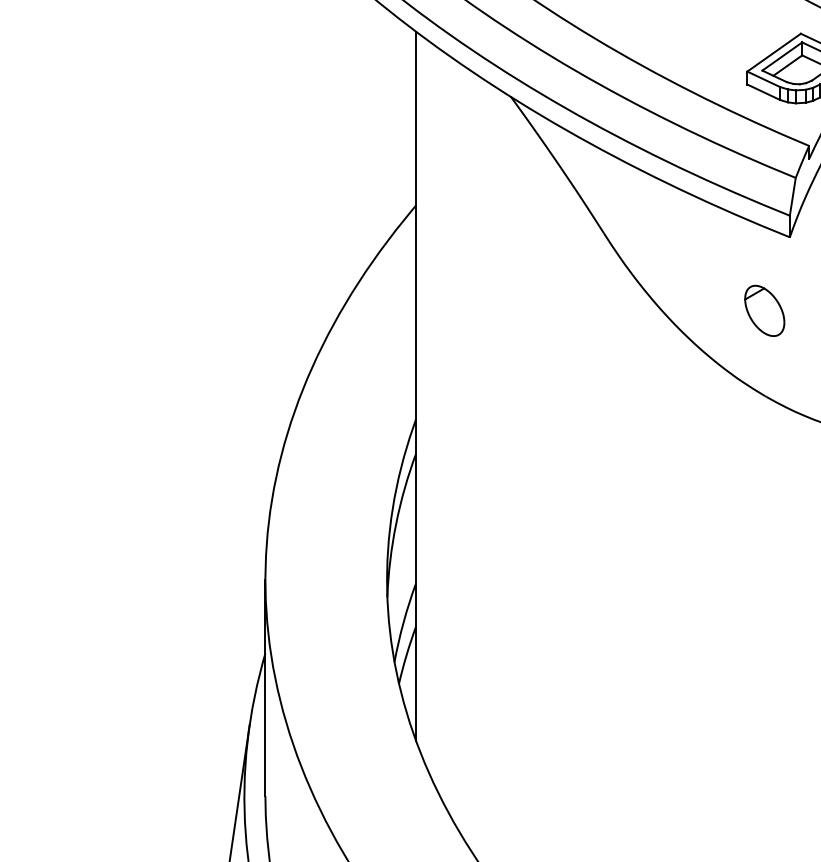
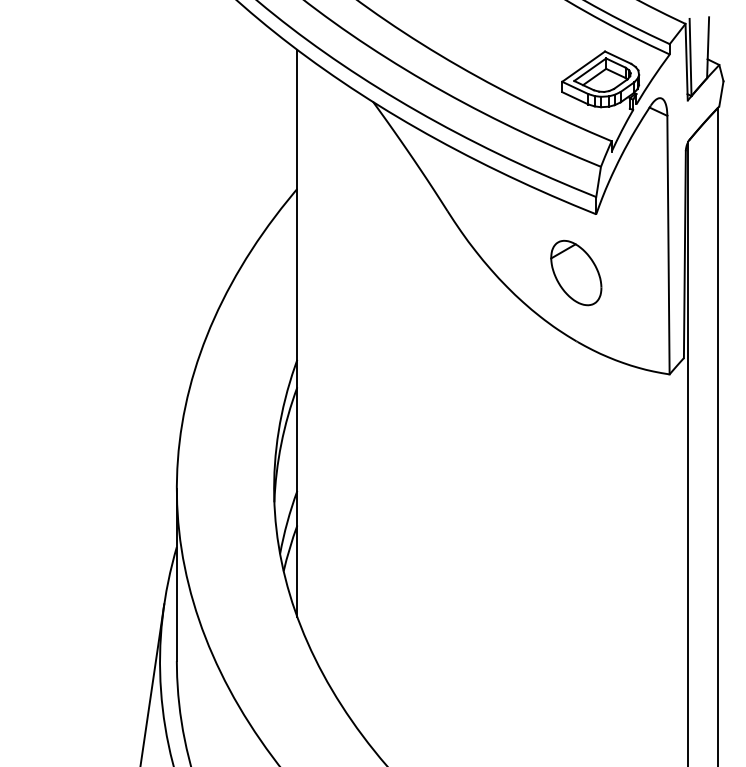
part: (763, 311) -> (575, 273), size x1.6

